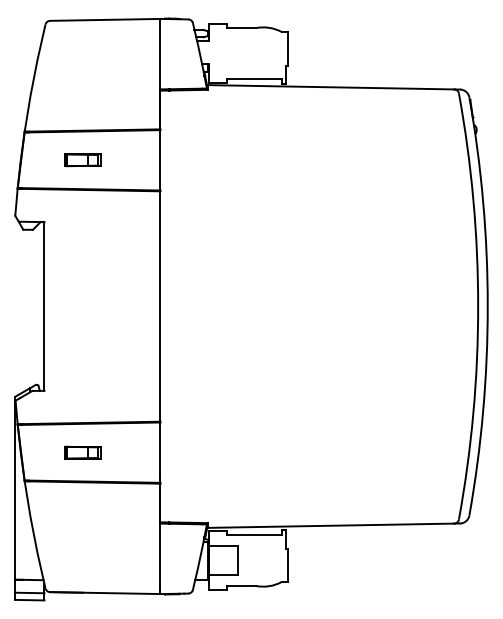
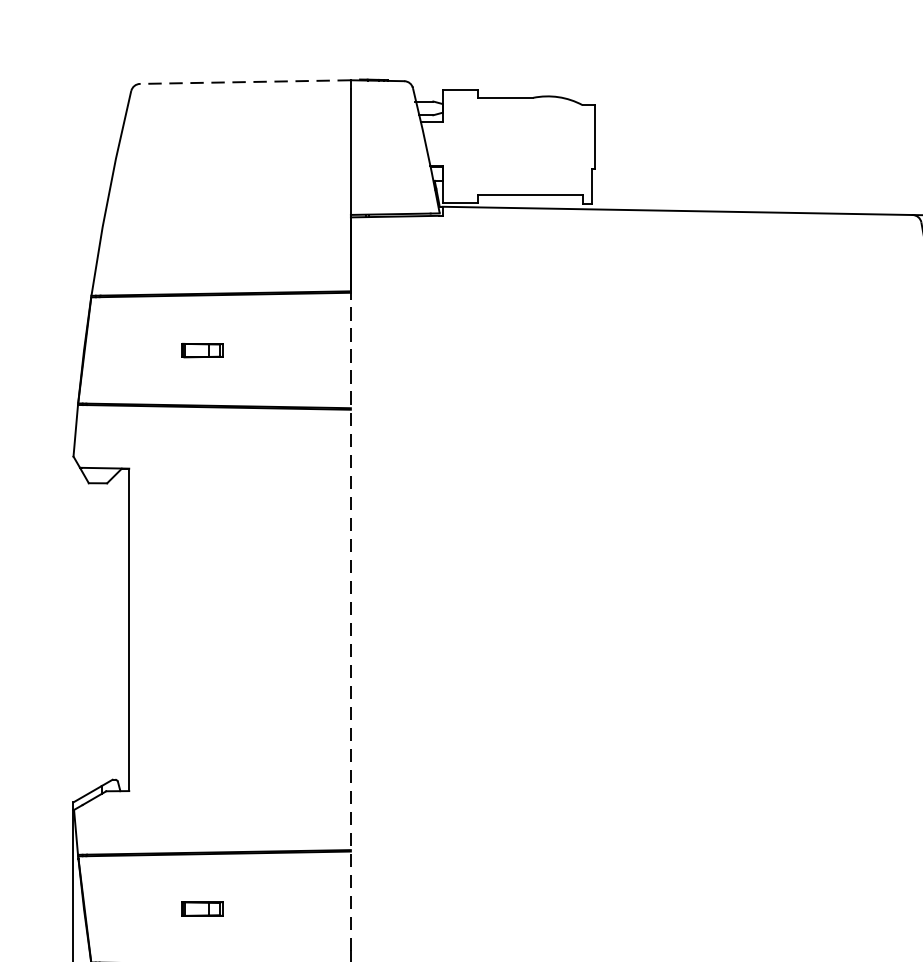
line: (104, 19) -> (243, 81), solid -> dashed
part: (82, 160) -> (201, 350), size x0.6
line: (160, 301) -> (351, 620), solid -> dashed
part: (82, 452) -> (201, 908), size x0.6

